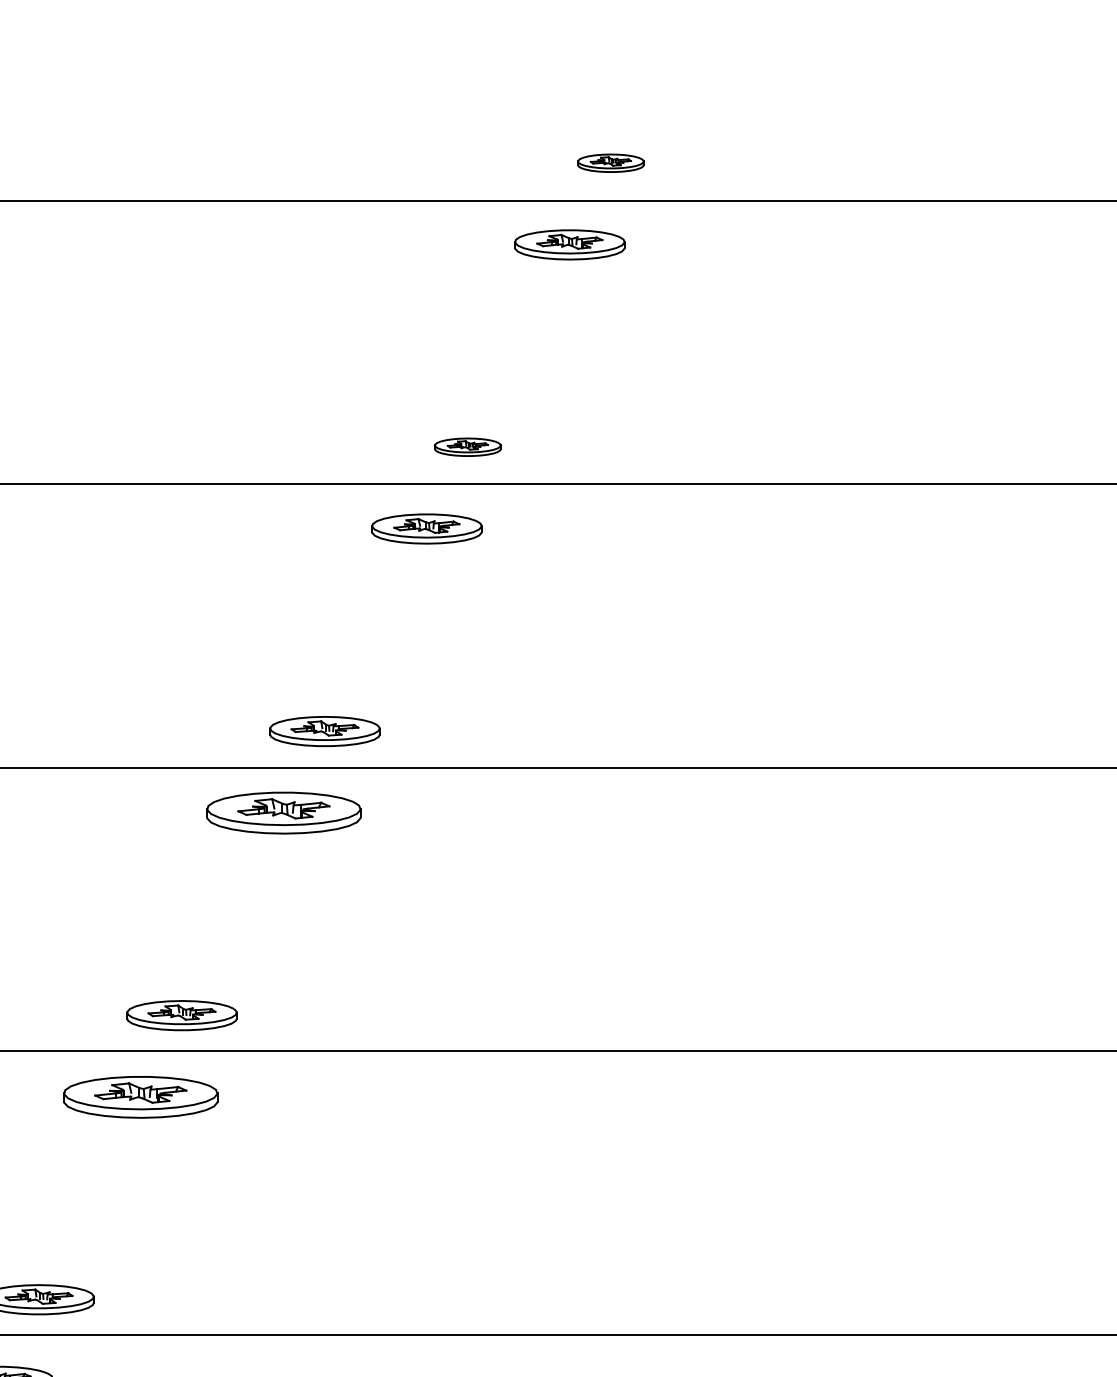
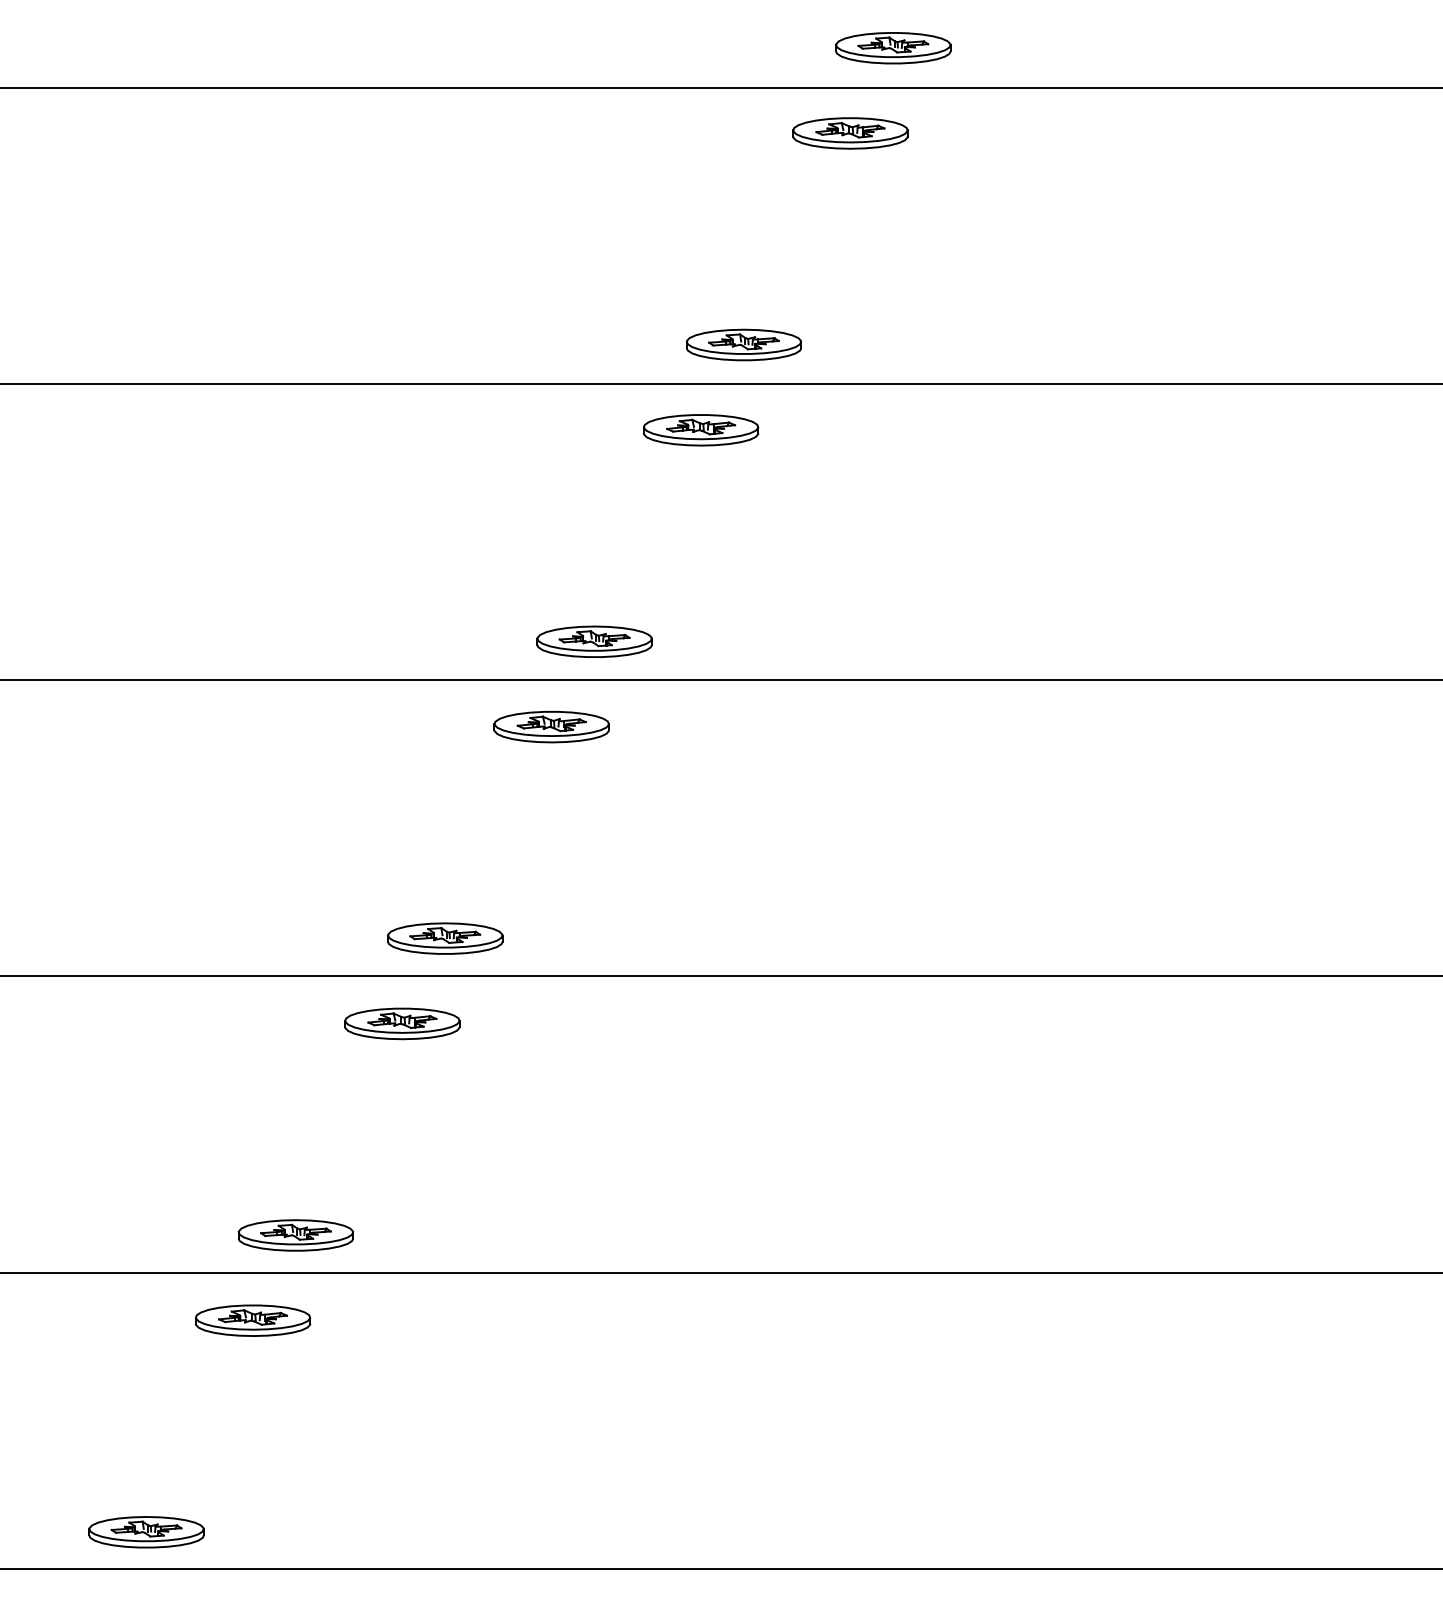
part: (610, 162) -> (743, 344), size x1.67
part: (467, 447) -> (594, 641), size x1.67
part: (284, 812) -> (402, 1023), size x0.71
part: (141, 1097) -> (253, 1320), size x0.71

